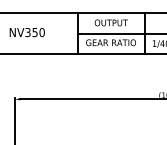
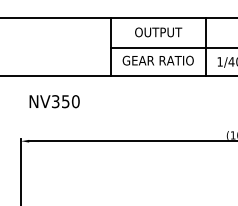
text: (26, 32) -> (53, 101), moved

